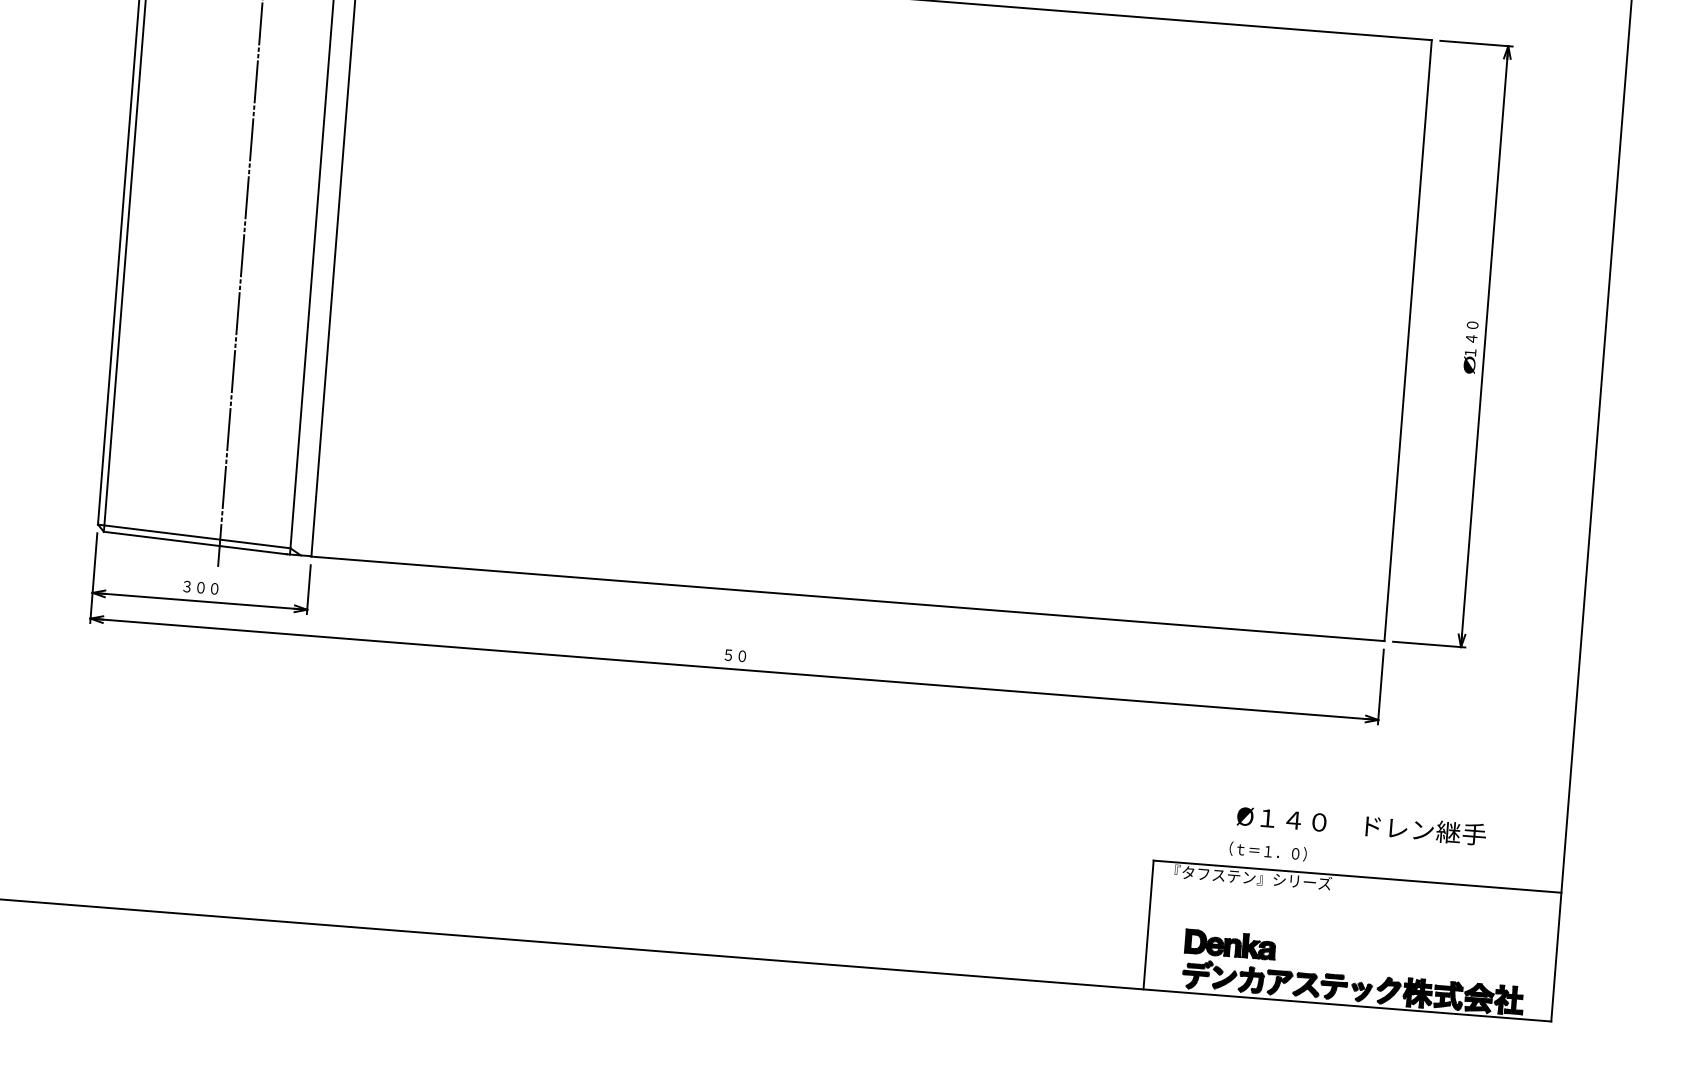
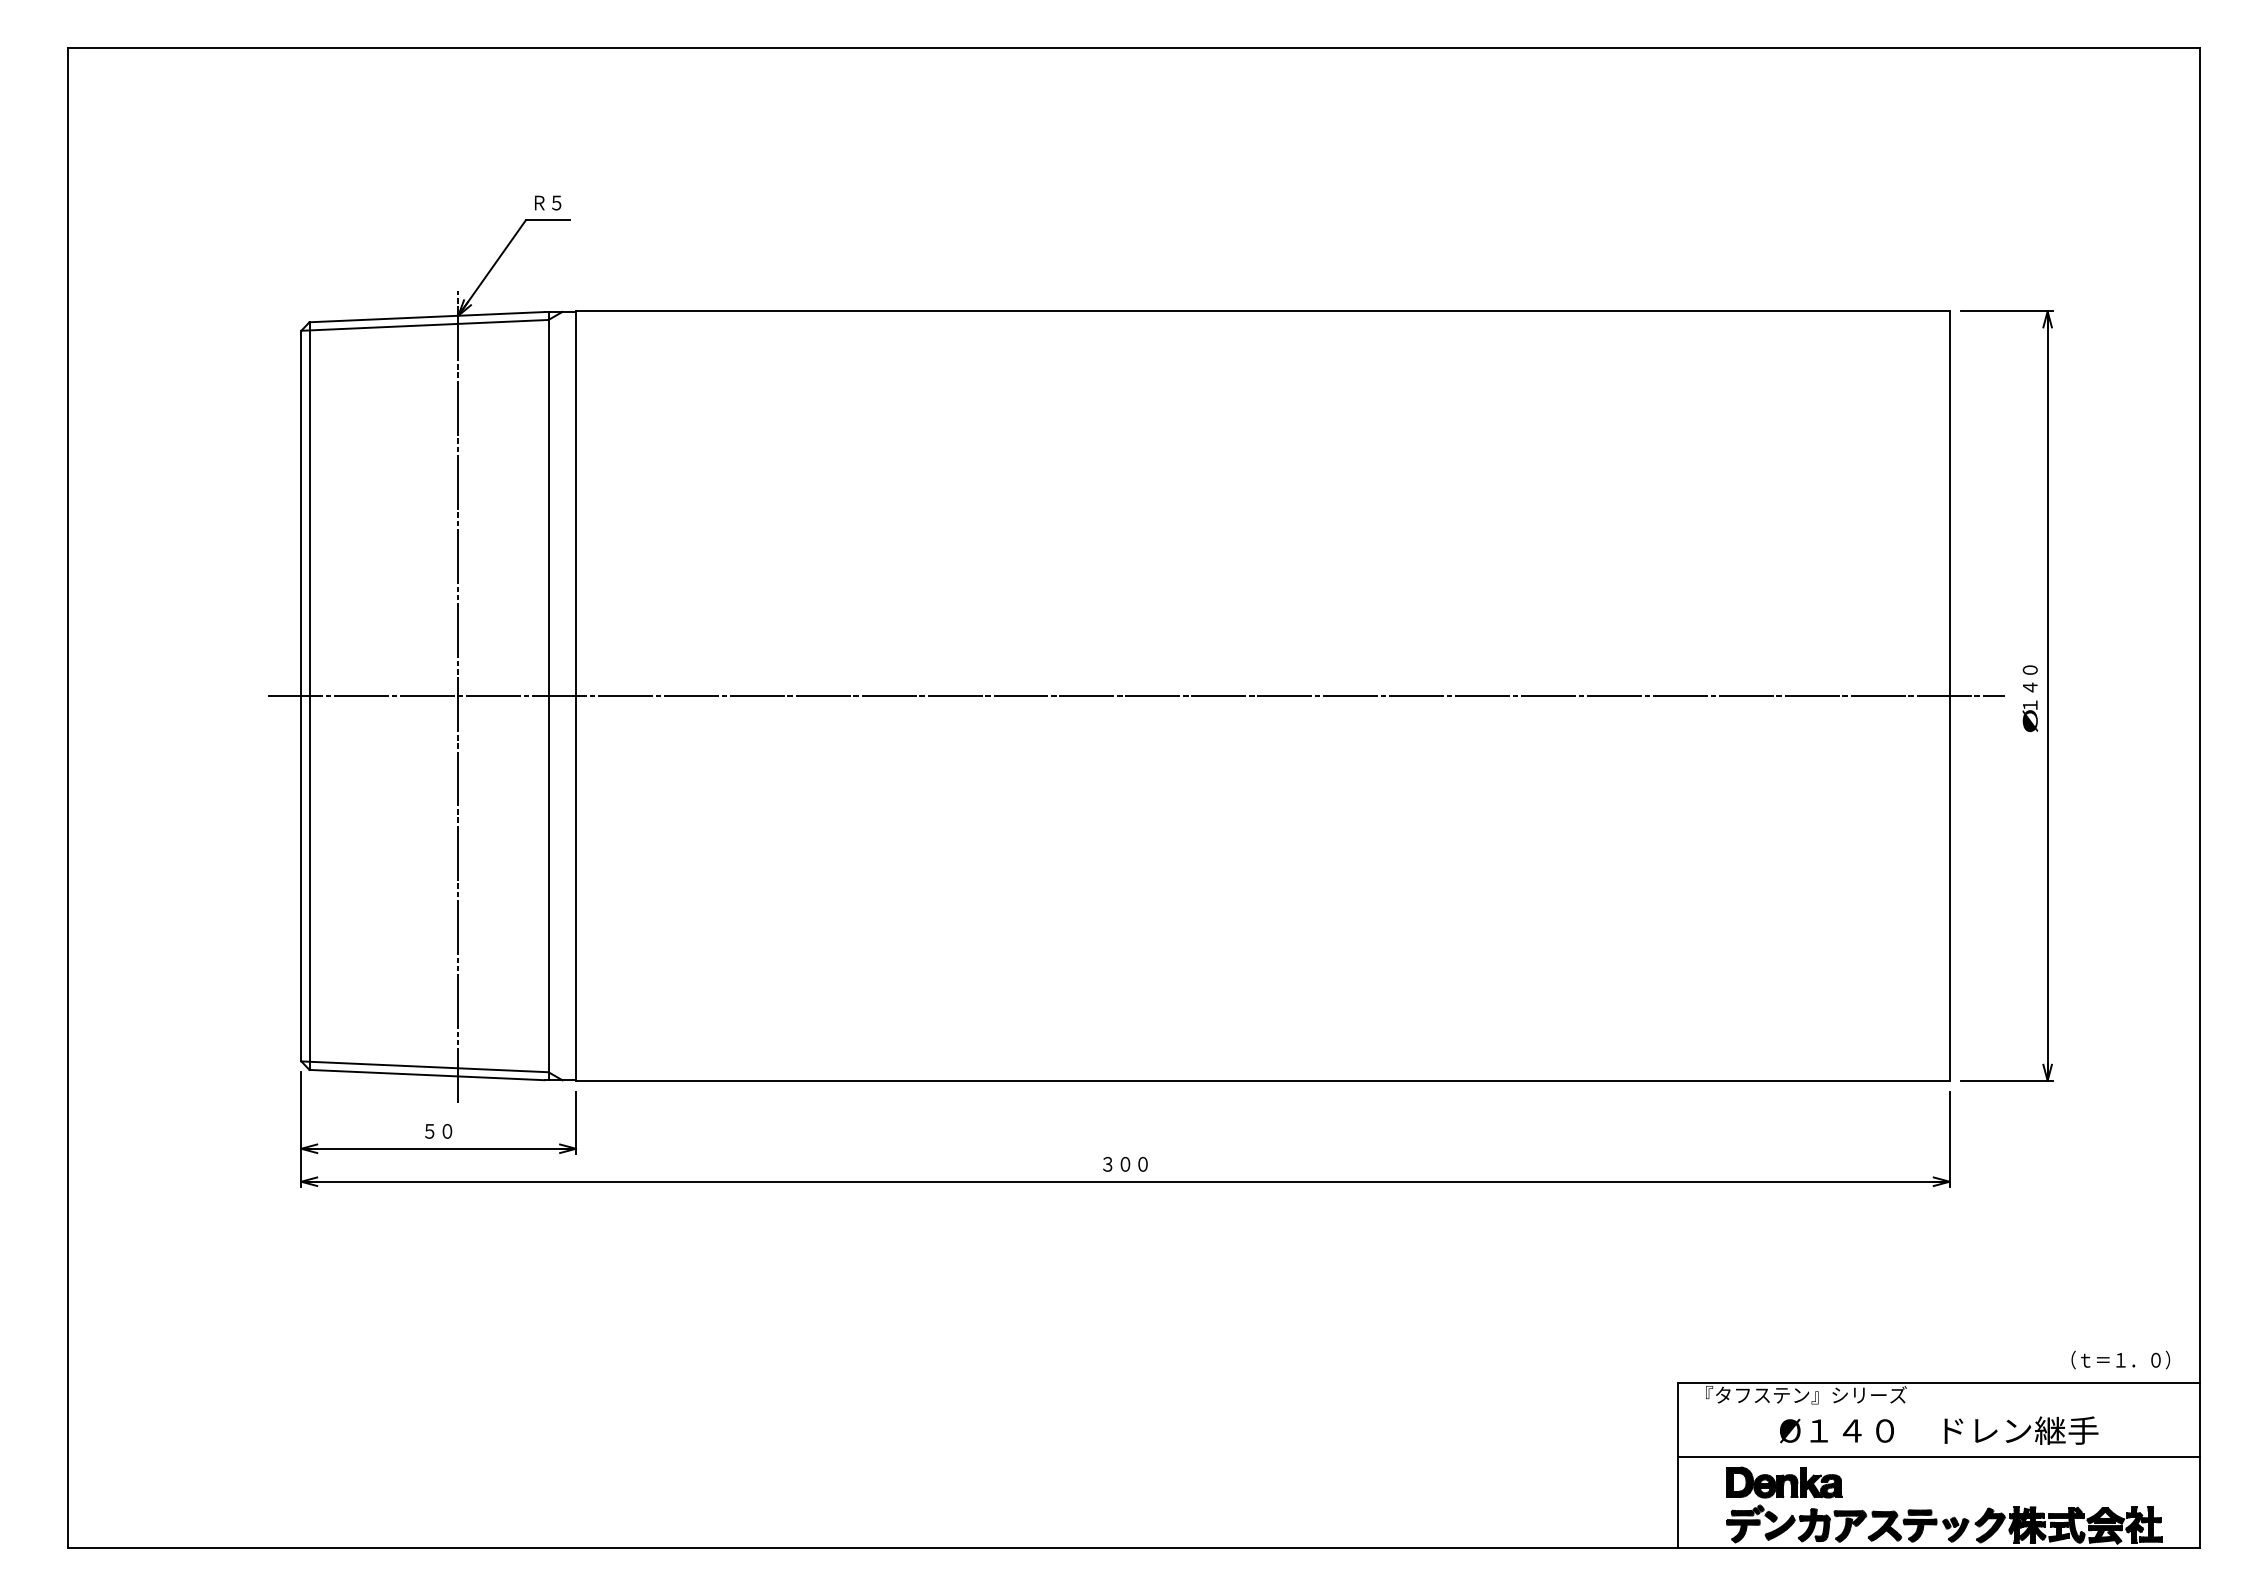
line: (772, 290) -> (1136, 696), added
text: (200, 587) -> (438, 1131), ３００ -> ５０
text: (735, 655) -> (1125, 1163), ５０ -> ３００
text: (1361, 825) -> (1939, 1430), moved
text: (1268, 851) -> (2120, 1359), moved
line: (1352, 934) -> (1938, 1457), added

